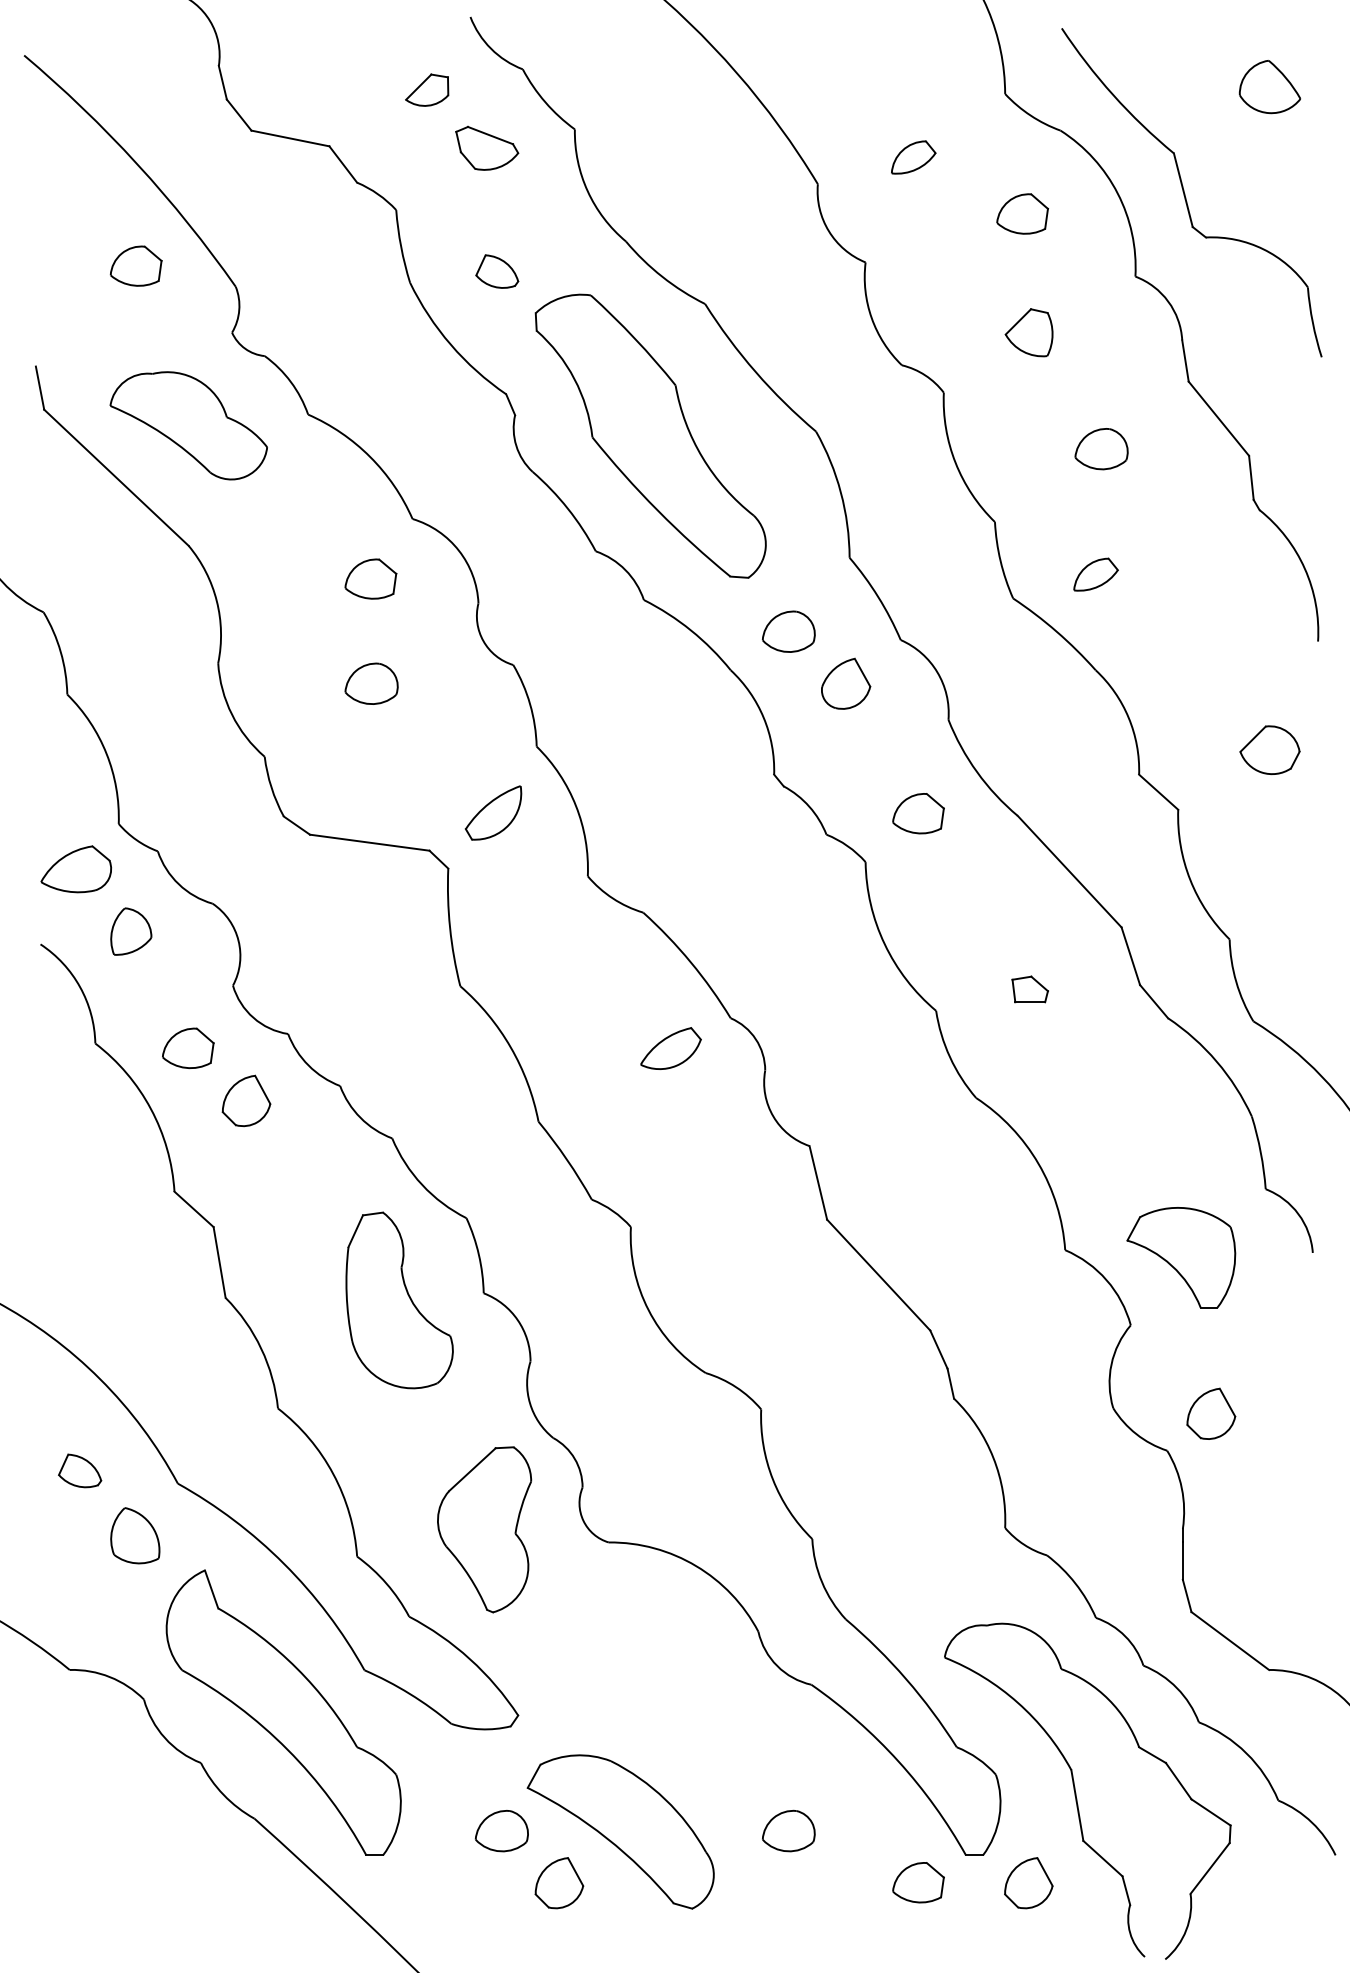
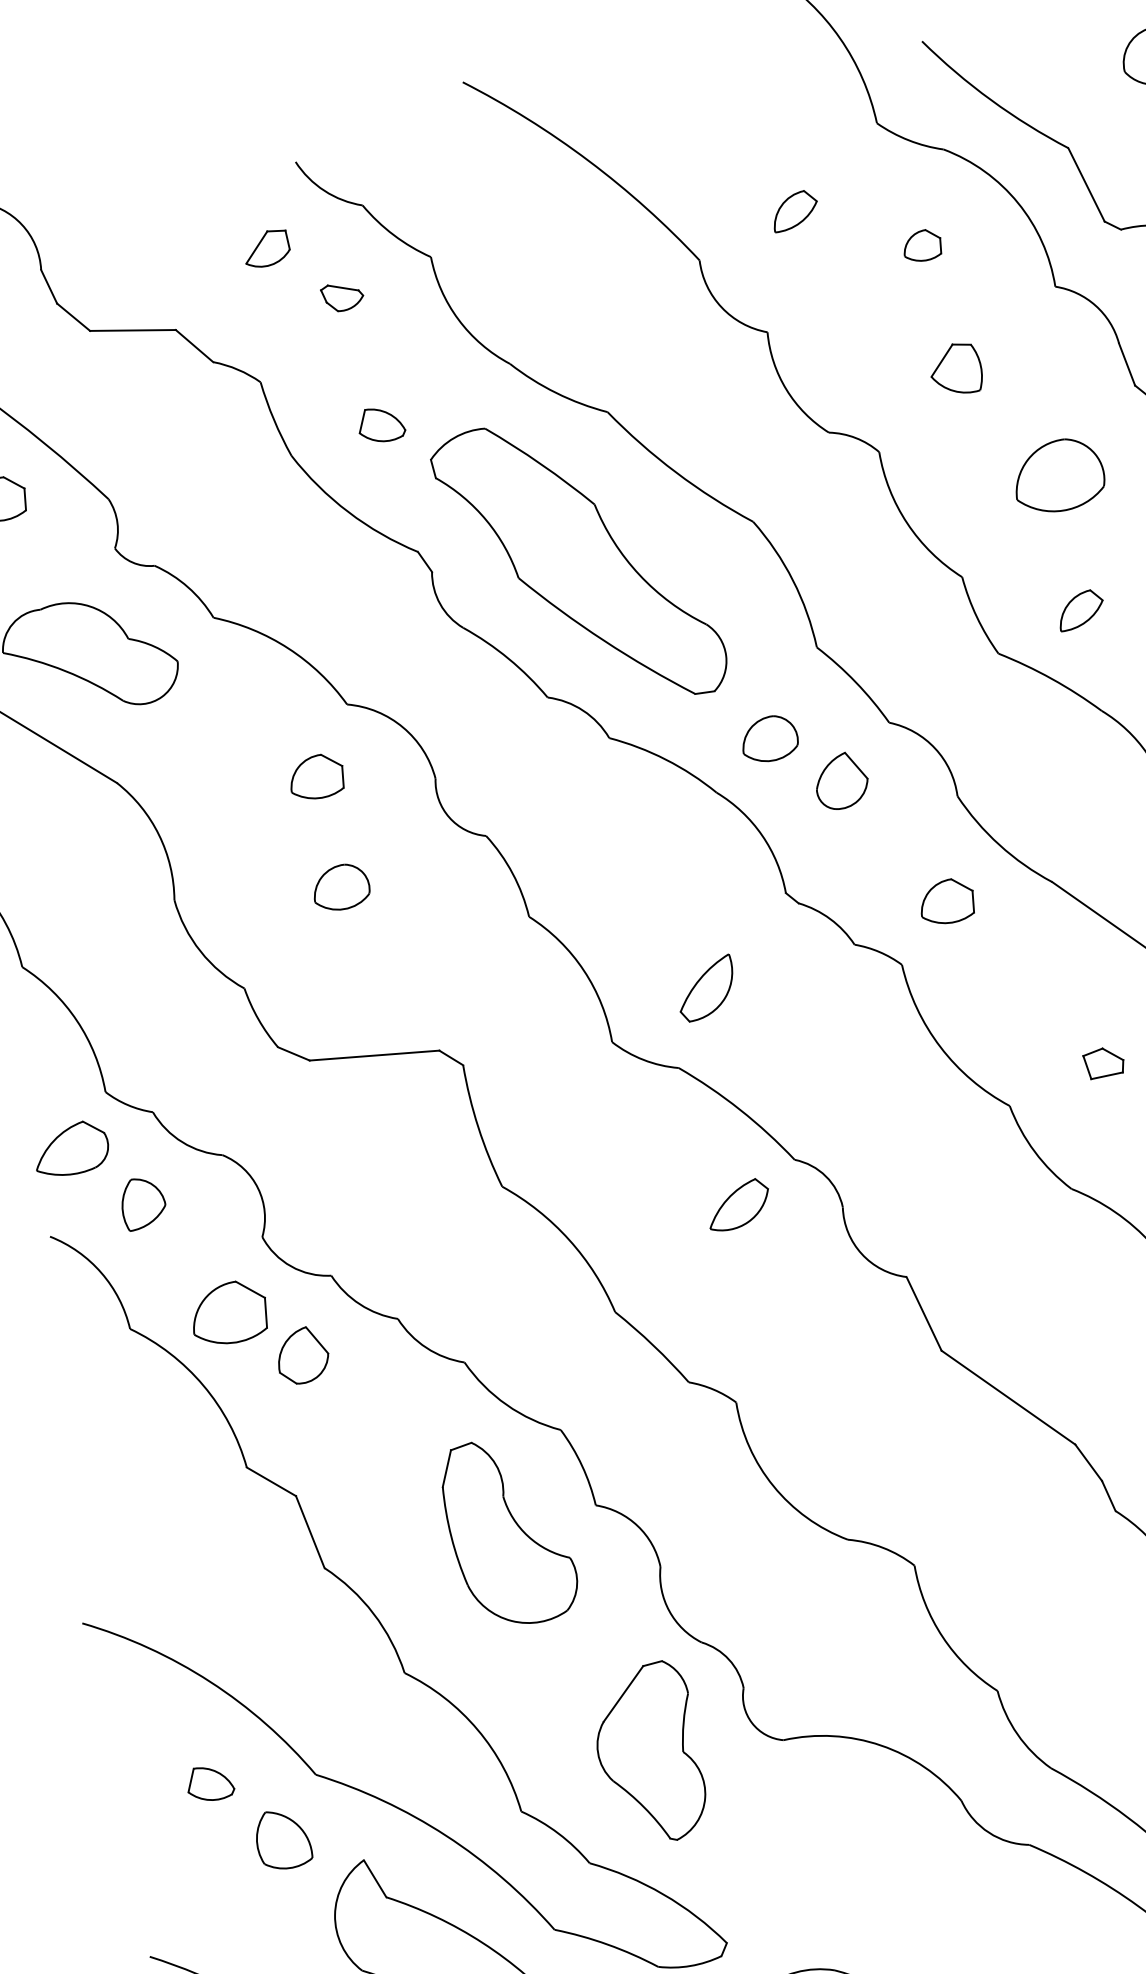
part: (487, 147) -> (342, 295), size x0.6
part: (1022, 213) -> (922, 245), size x0.7
part: (1101, 449) -> (1058, 476), size x1.6
part: (493, 812) -> (706, 988), moved
part: (188, 1047) -> (229, 1312), size x1.4

